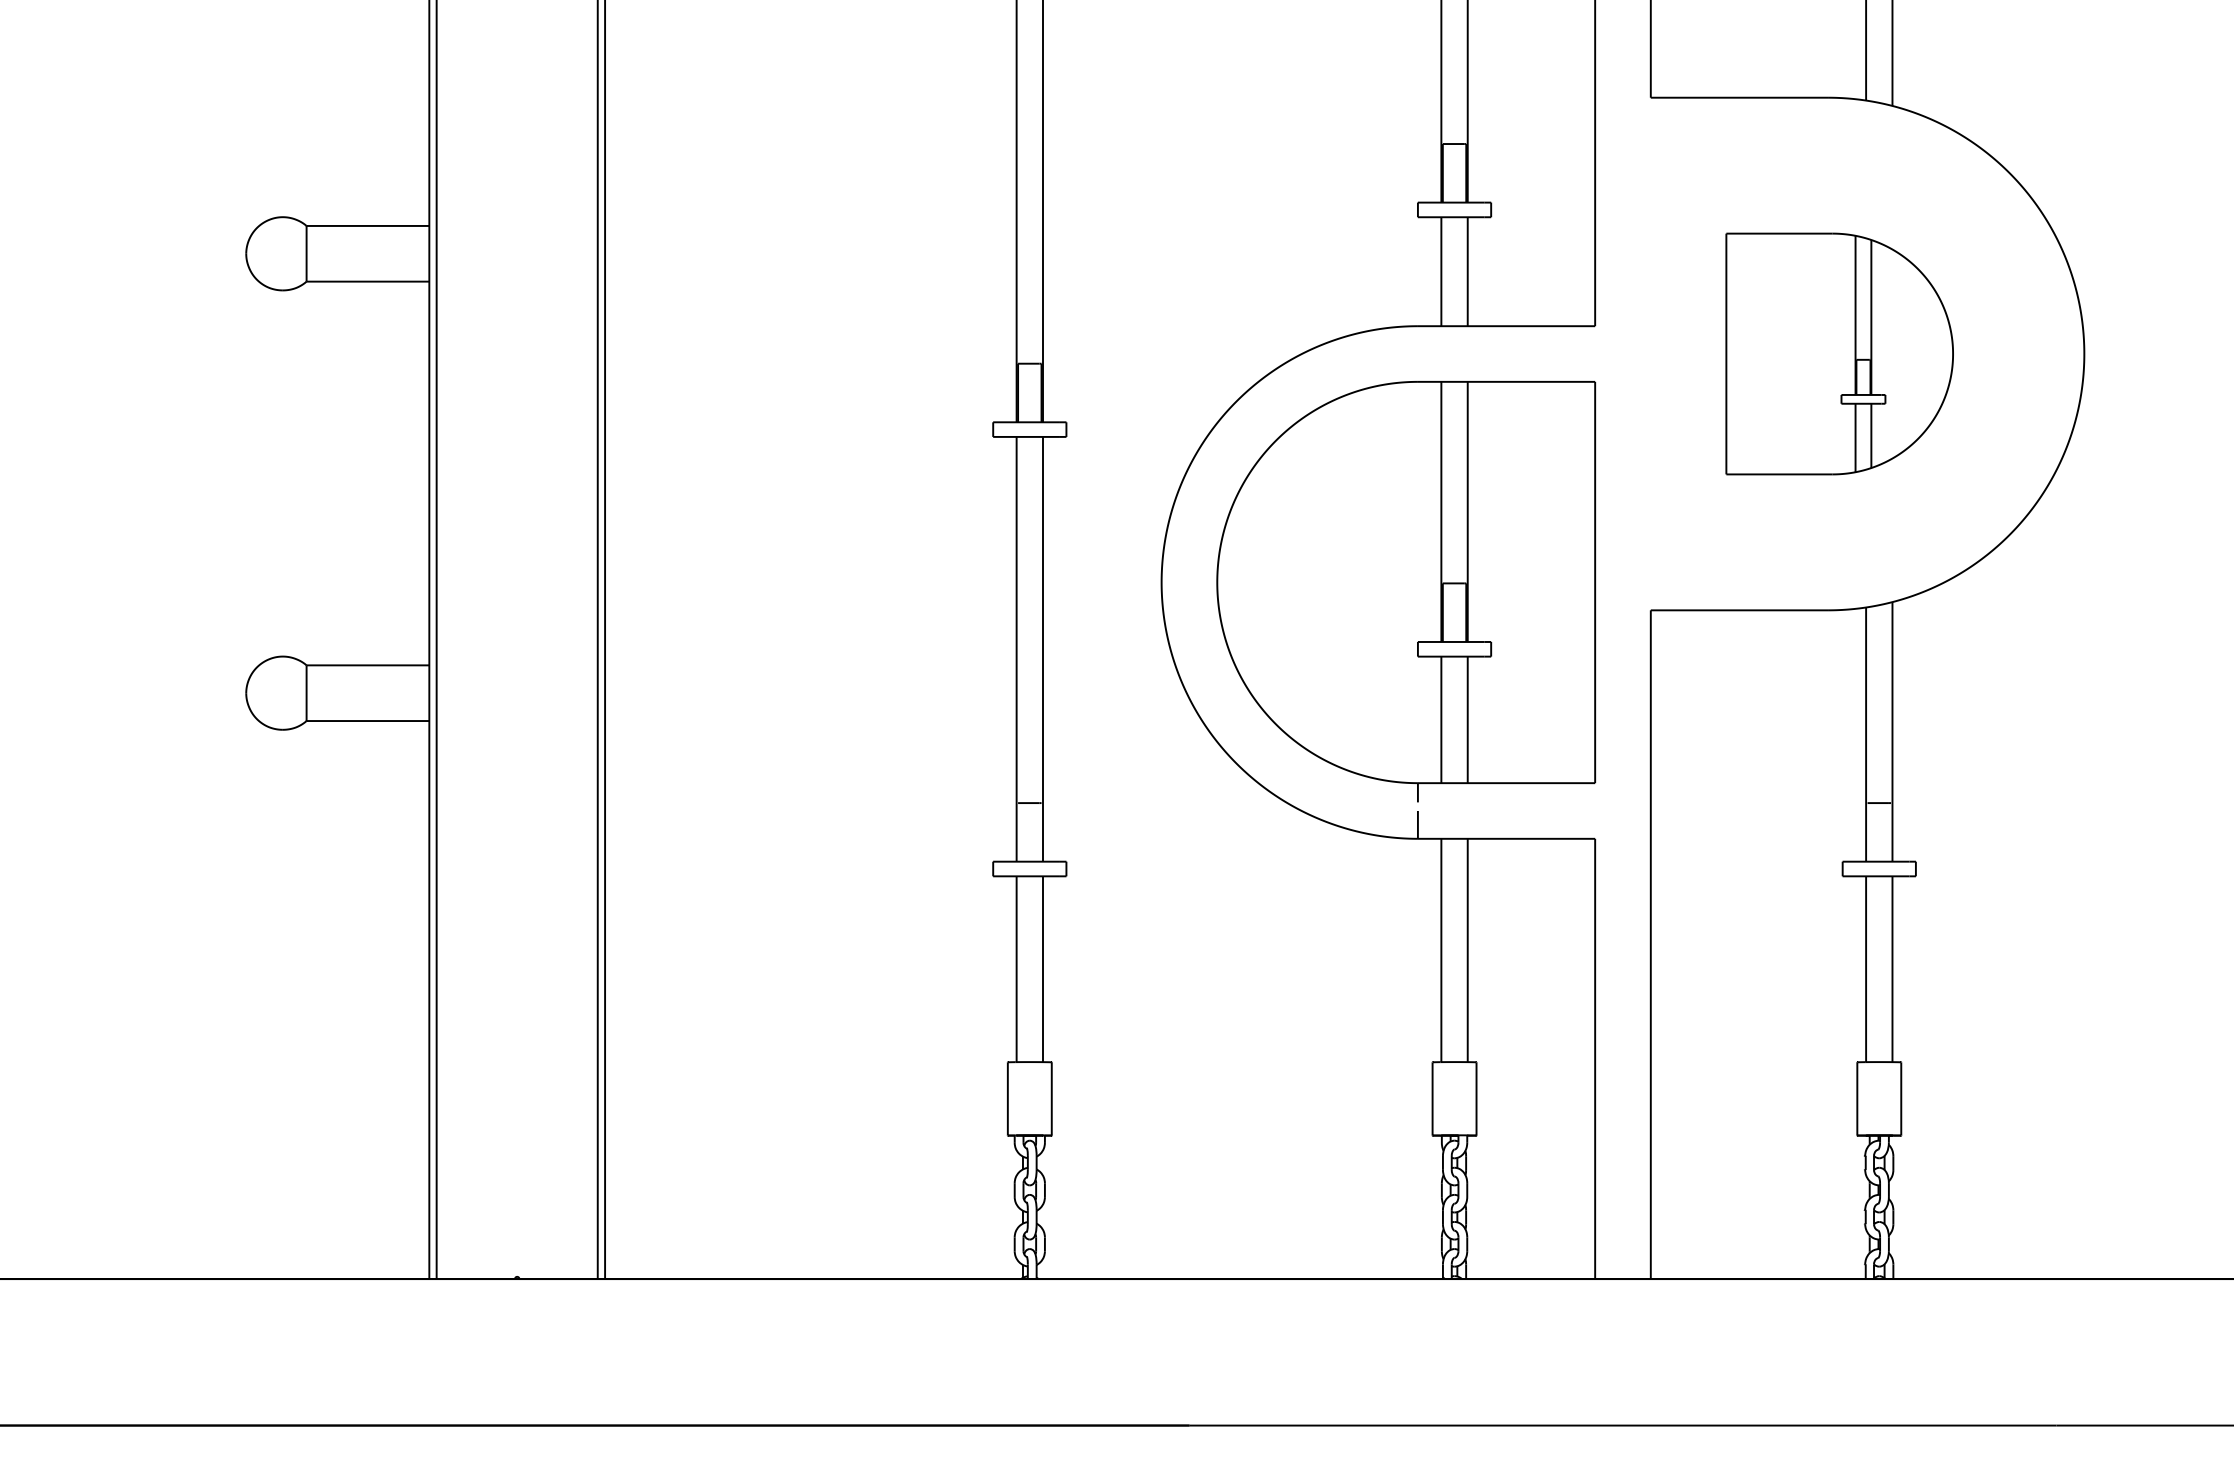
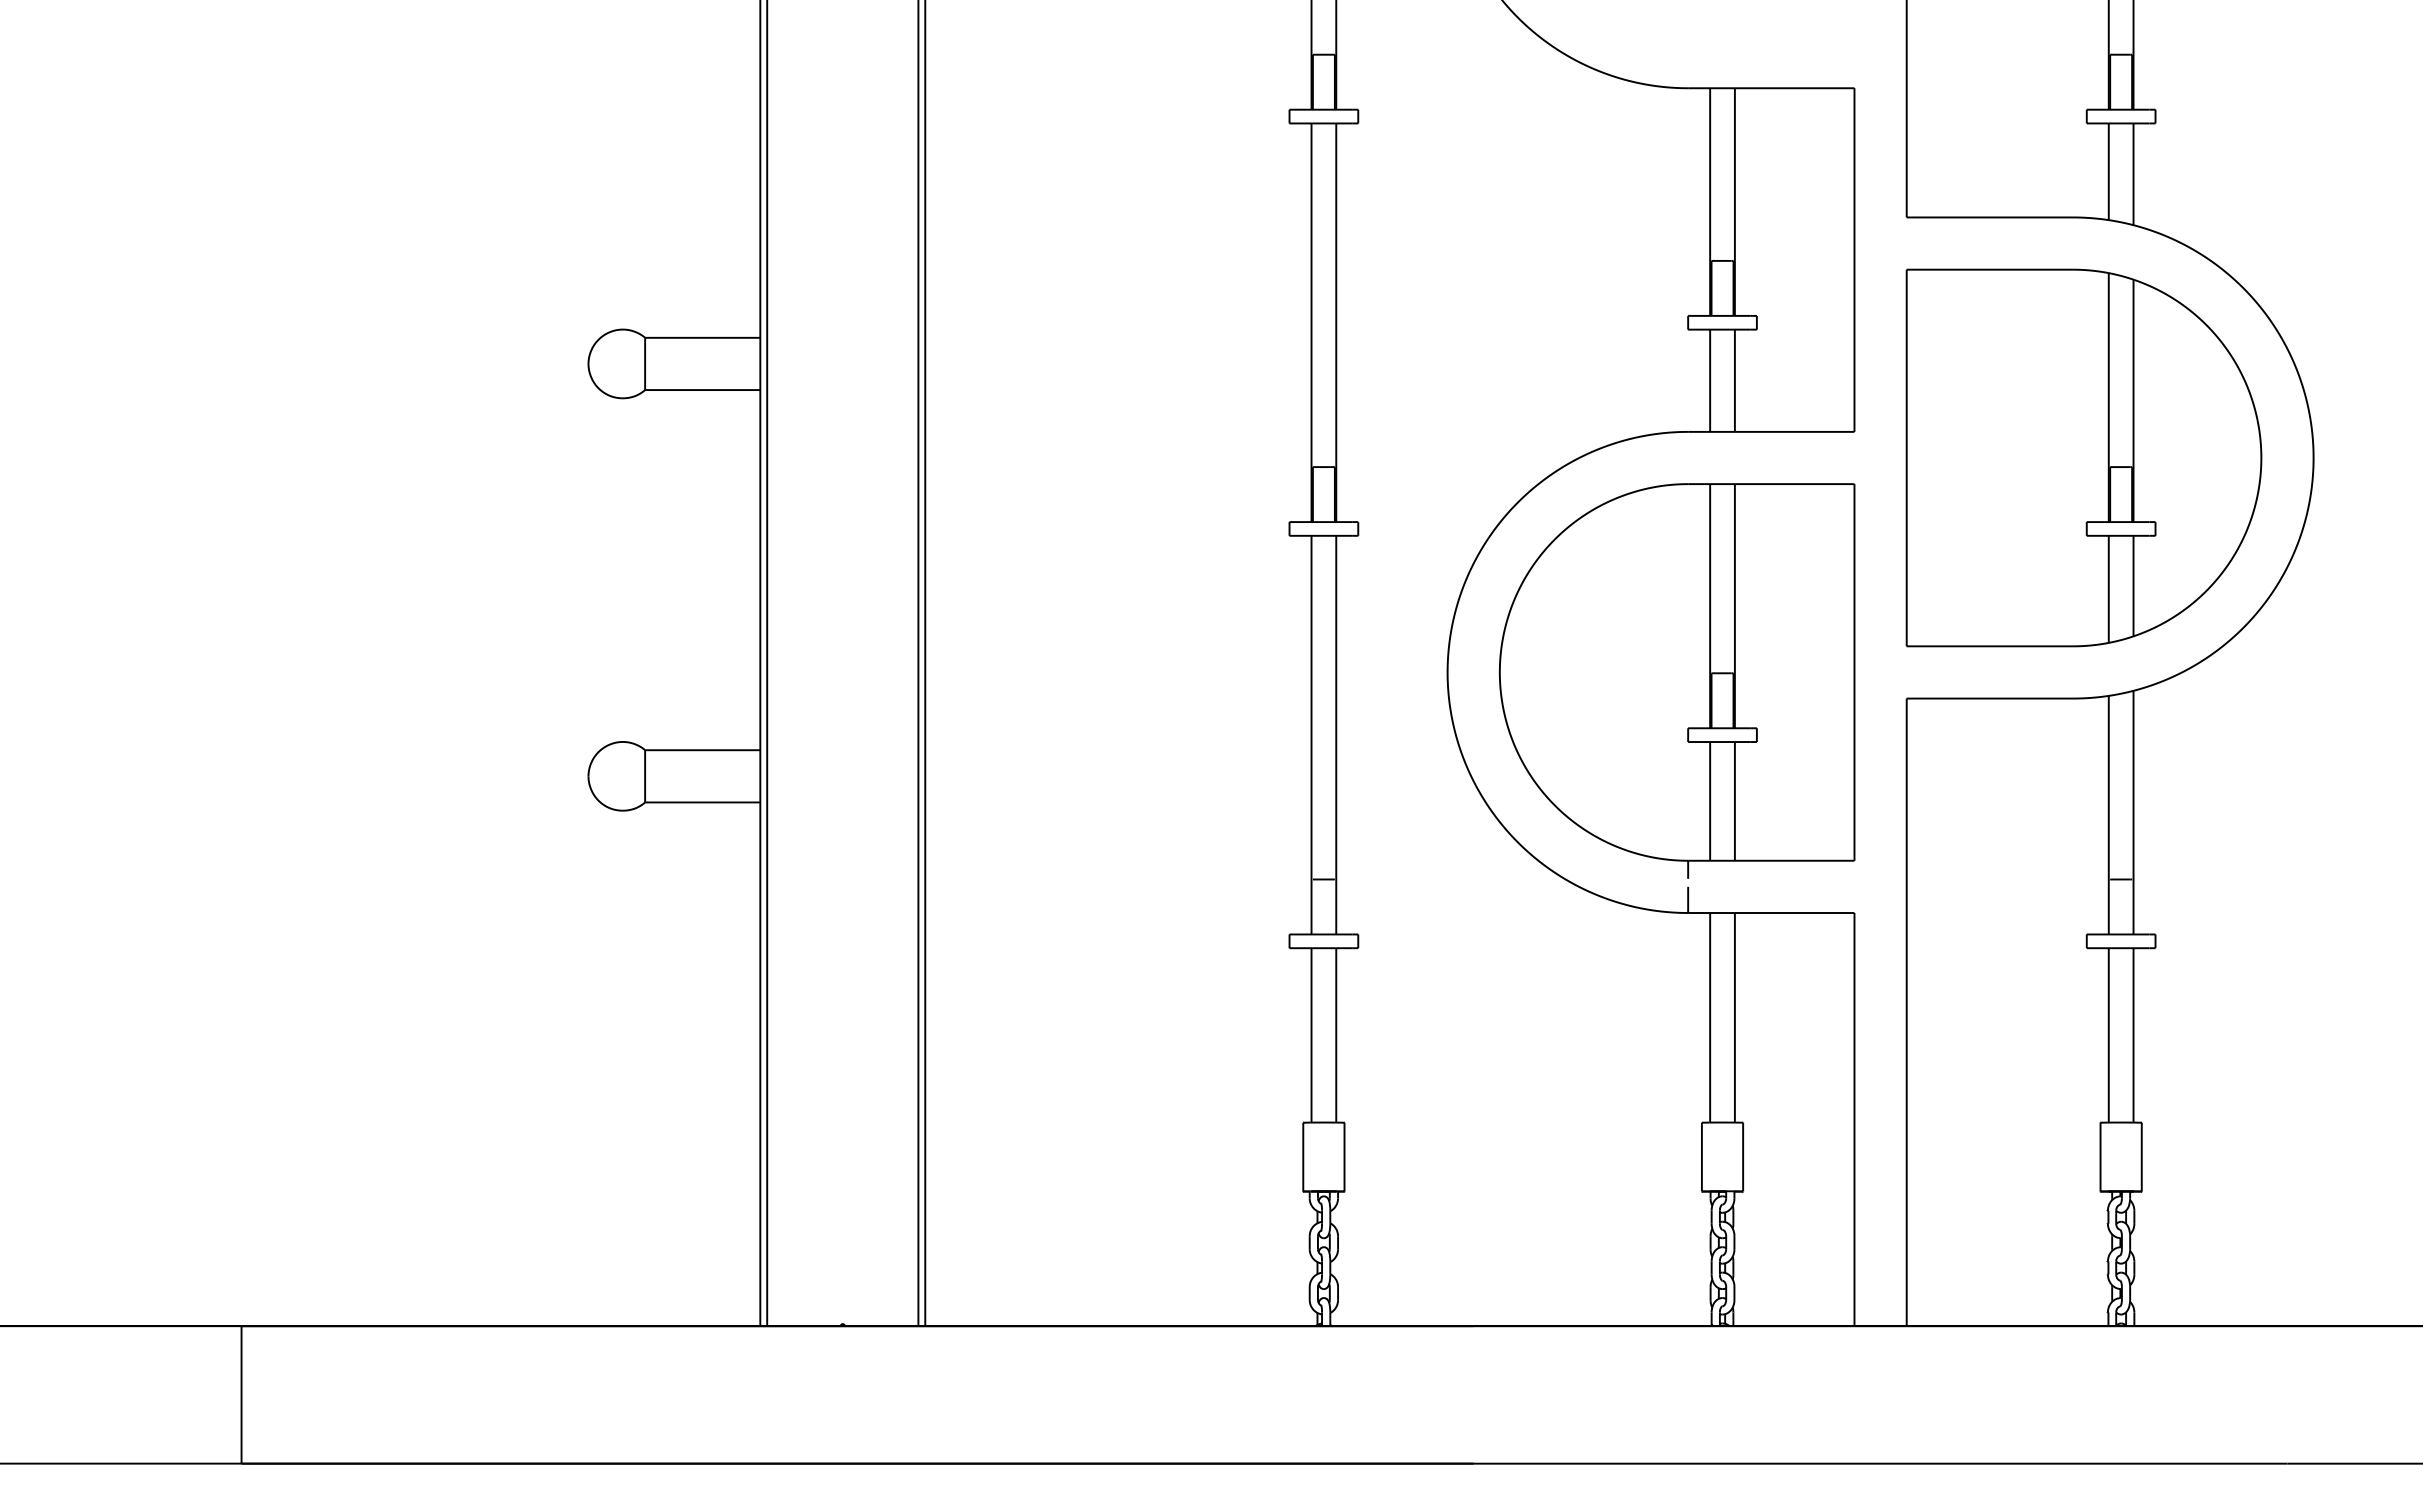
part: (1839, 353) -> (2083, 457), size x1.67

